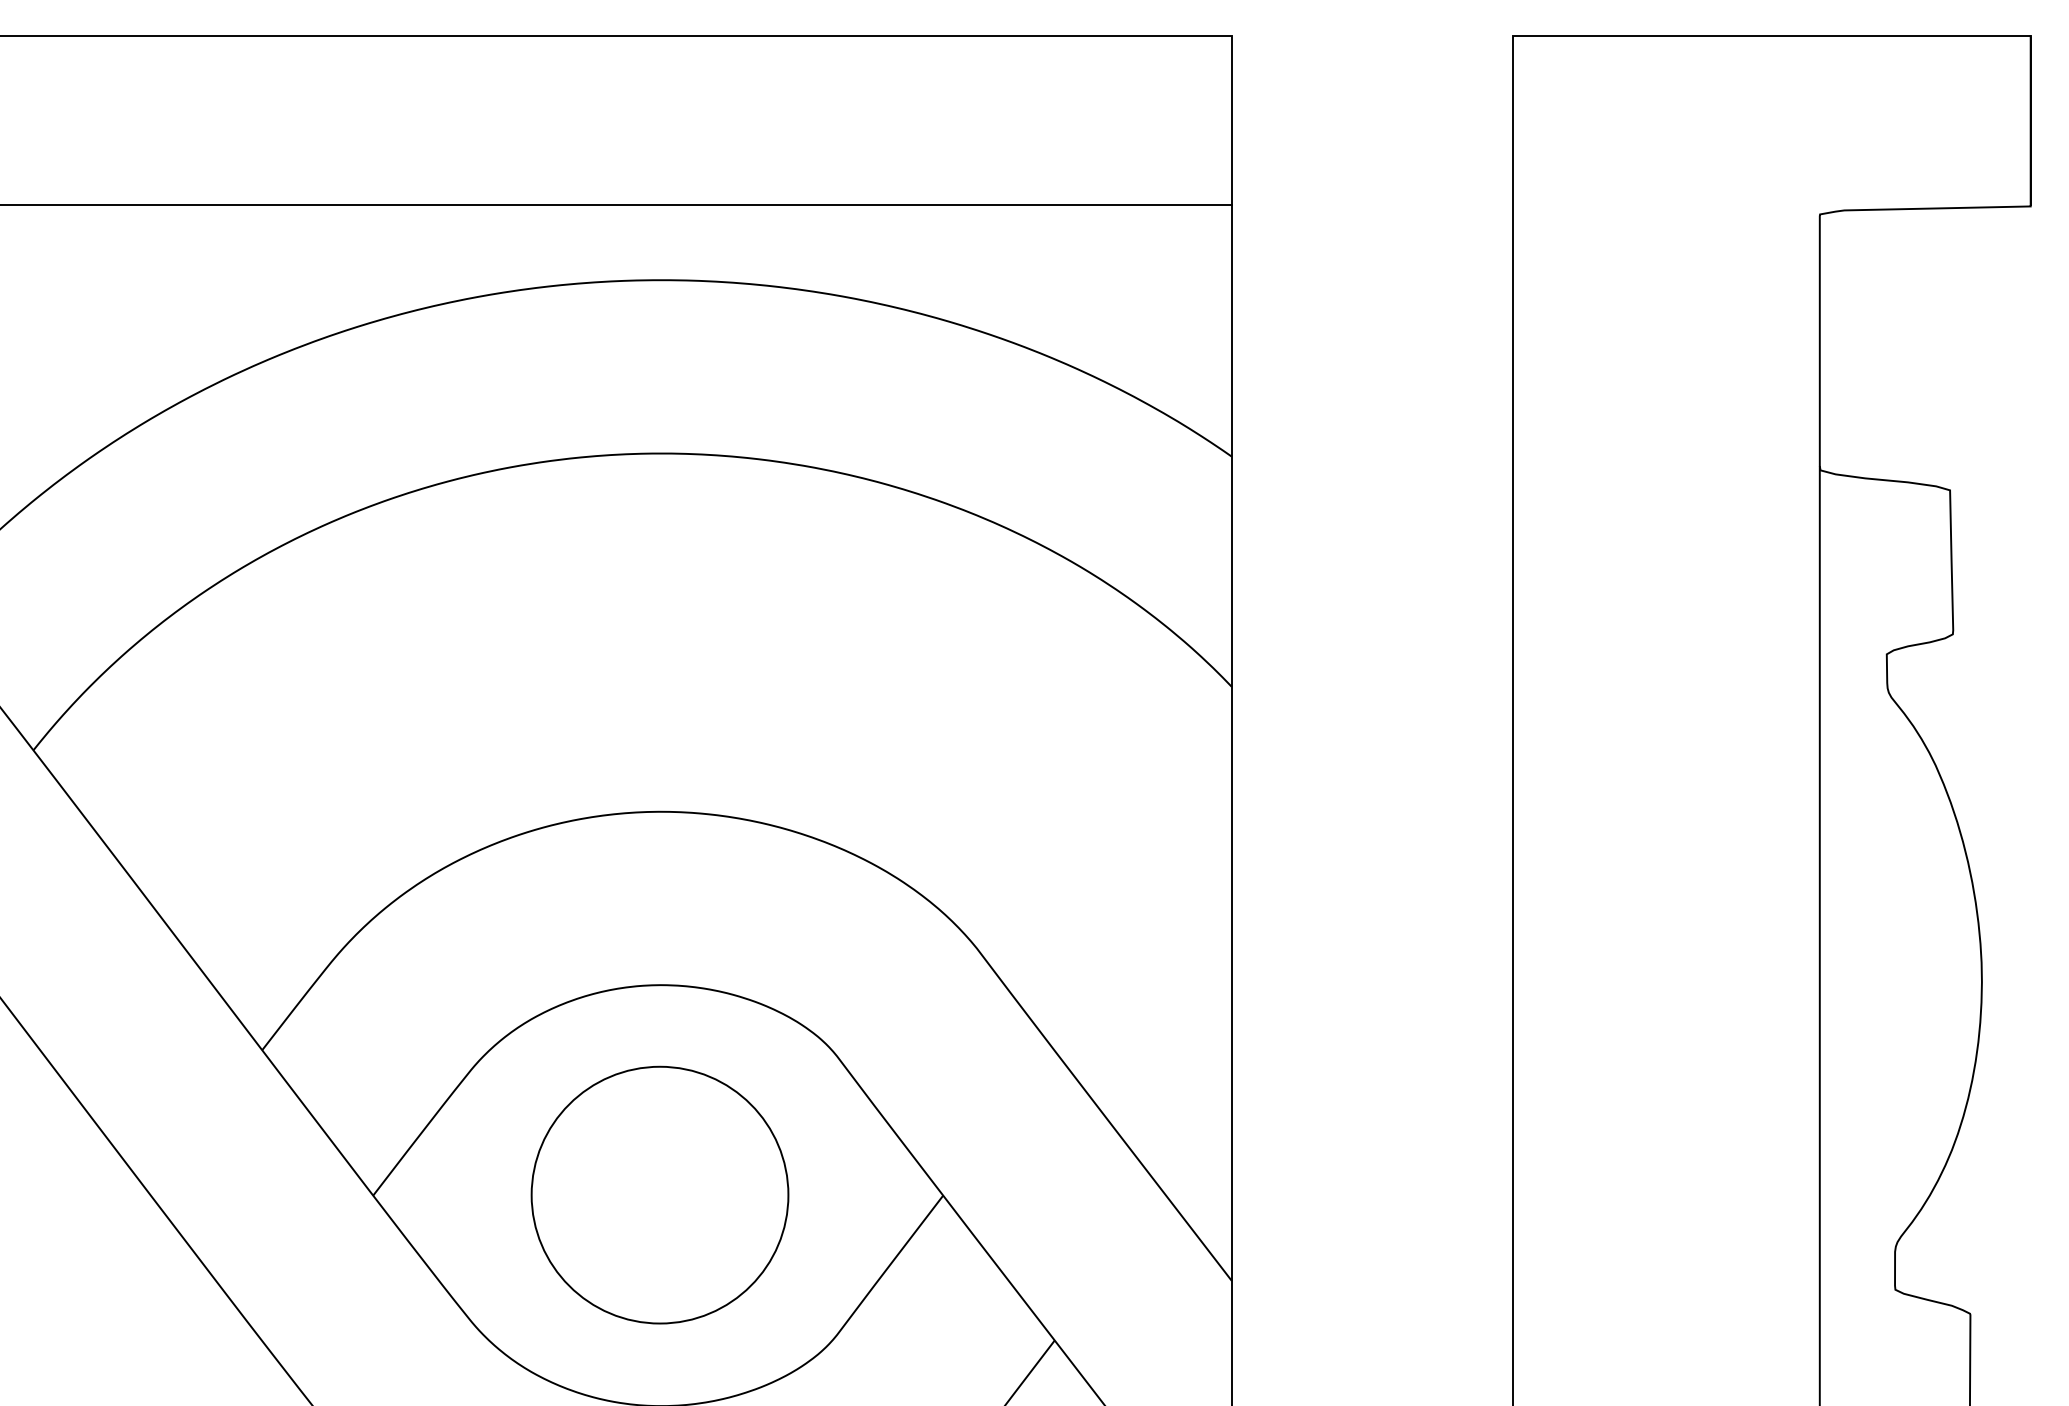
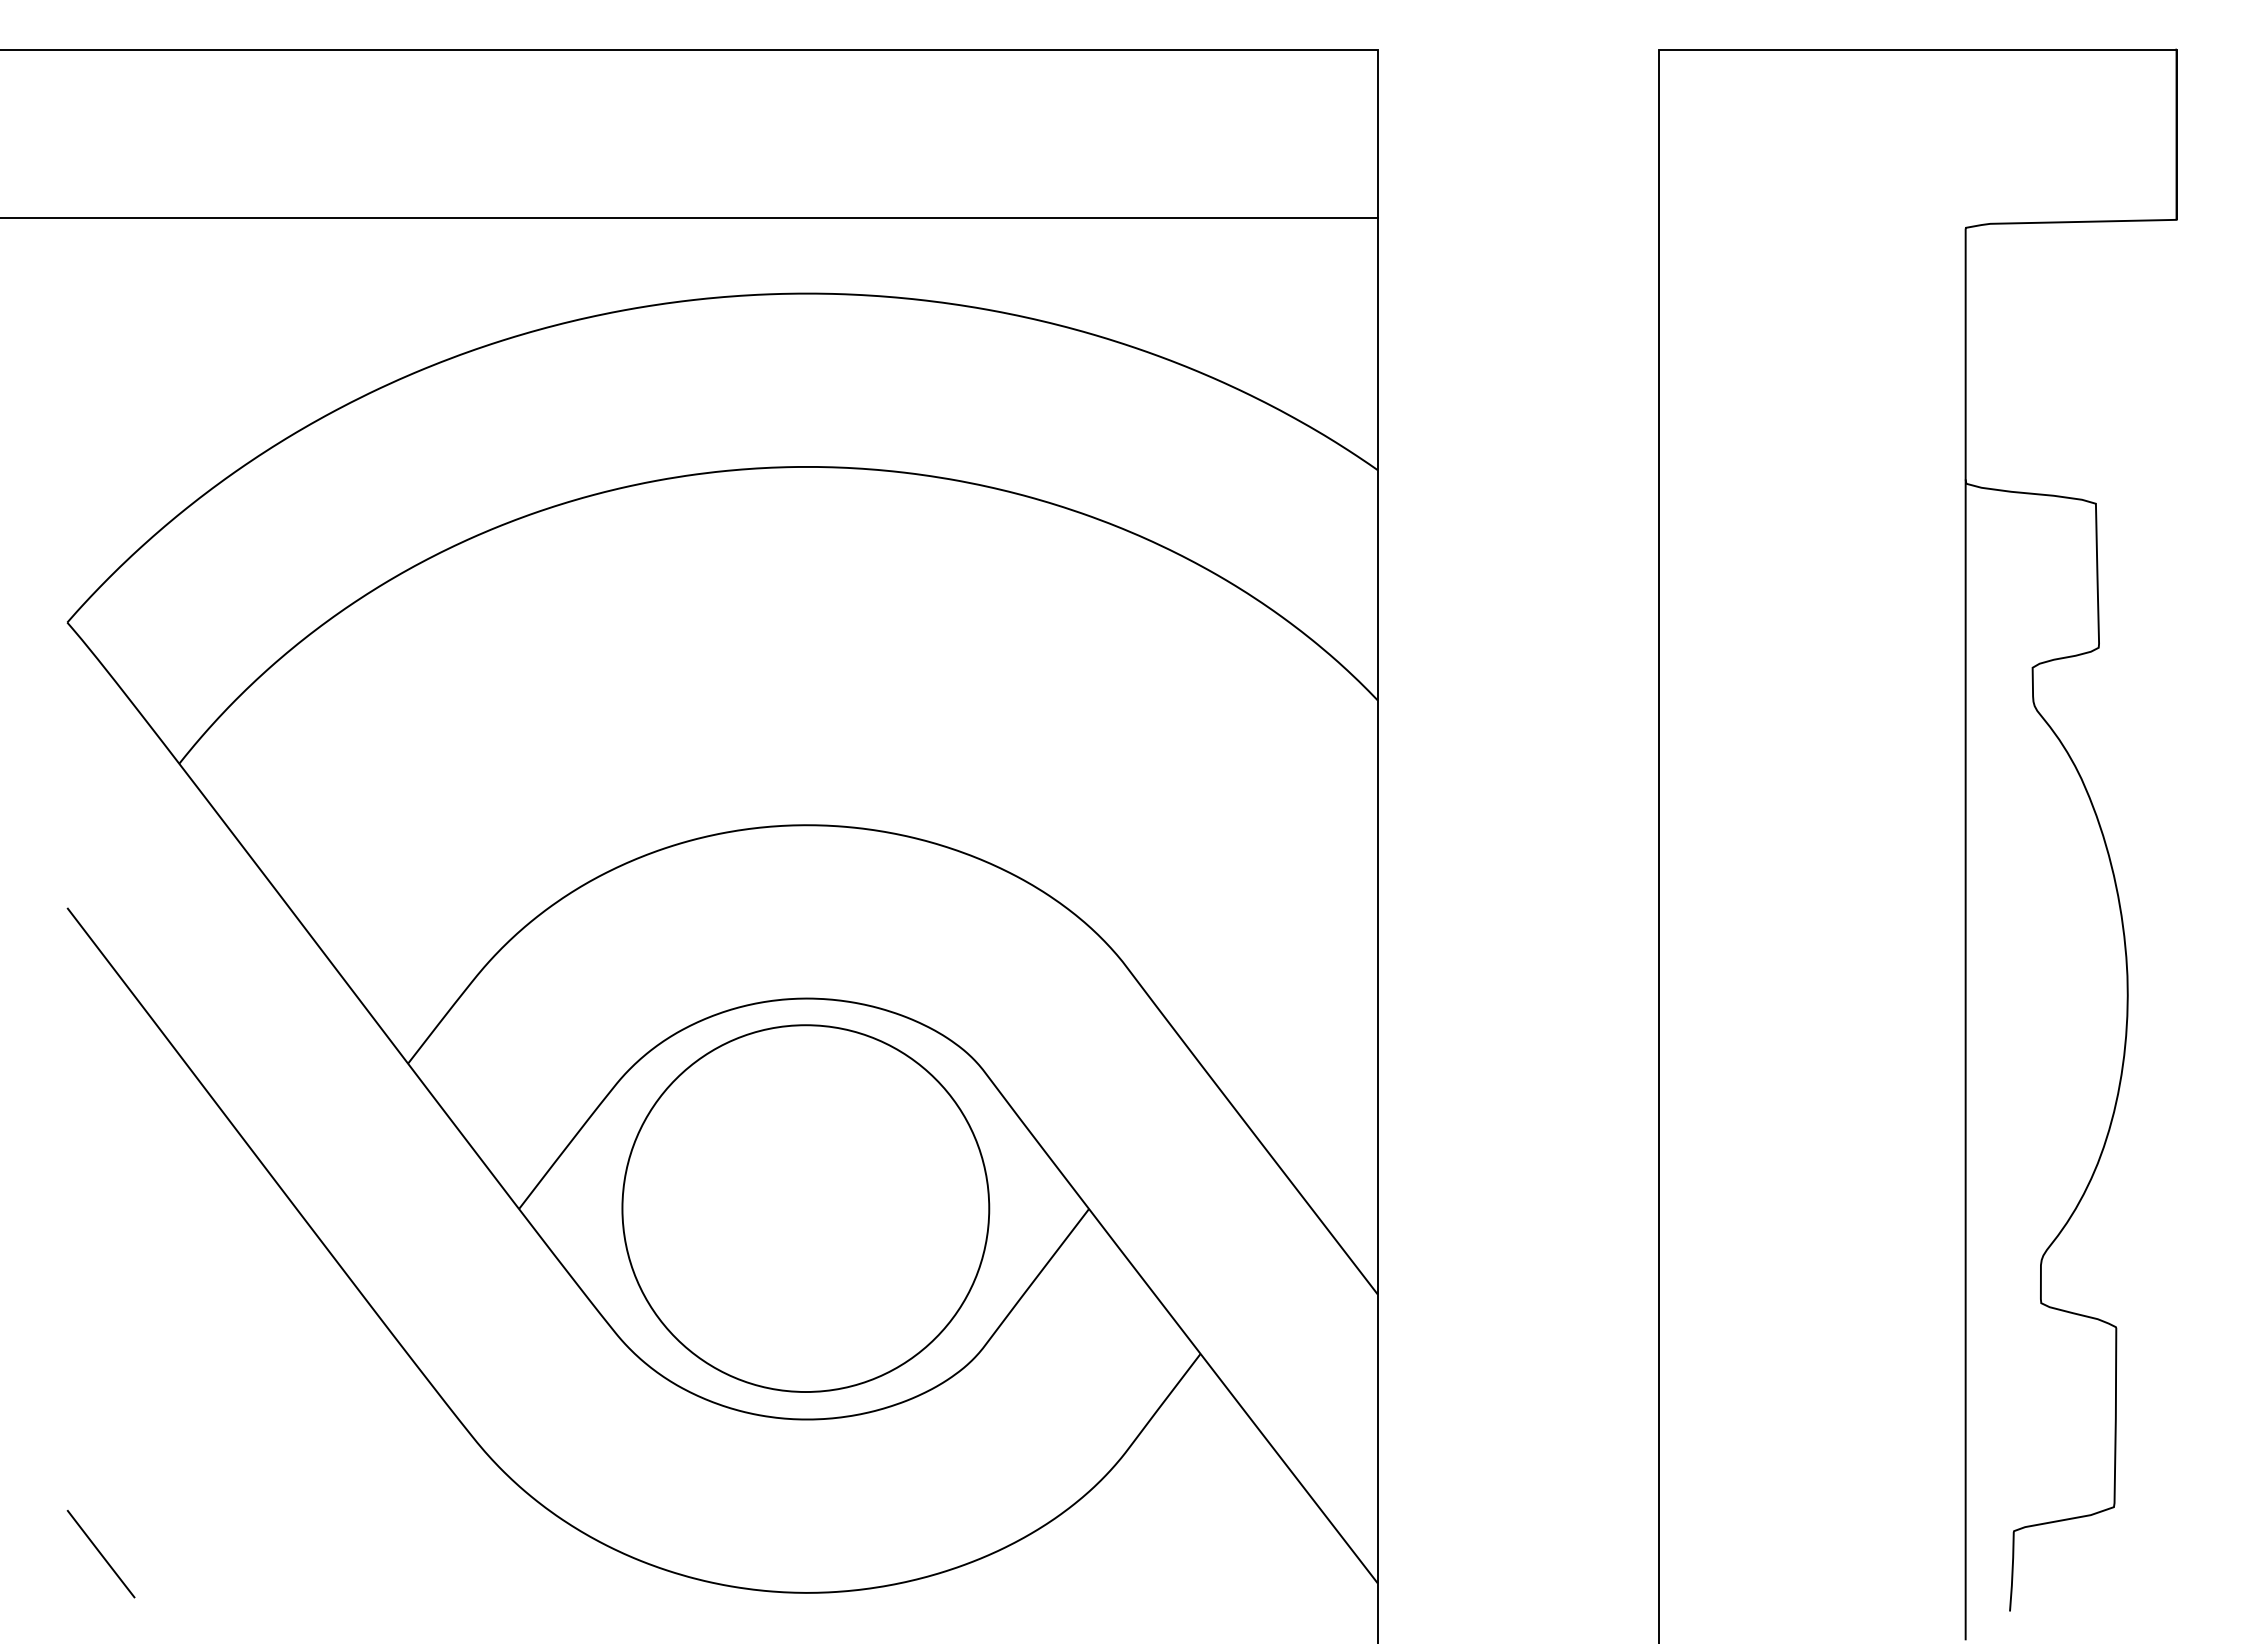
circle: (659, 1195) -> (805, 1208), size x1.43

